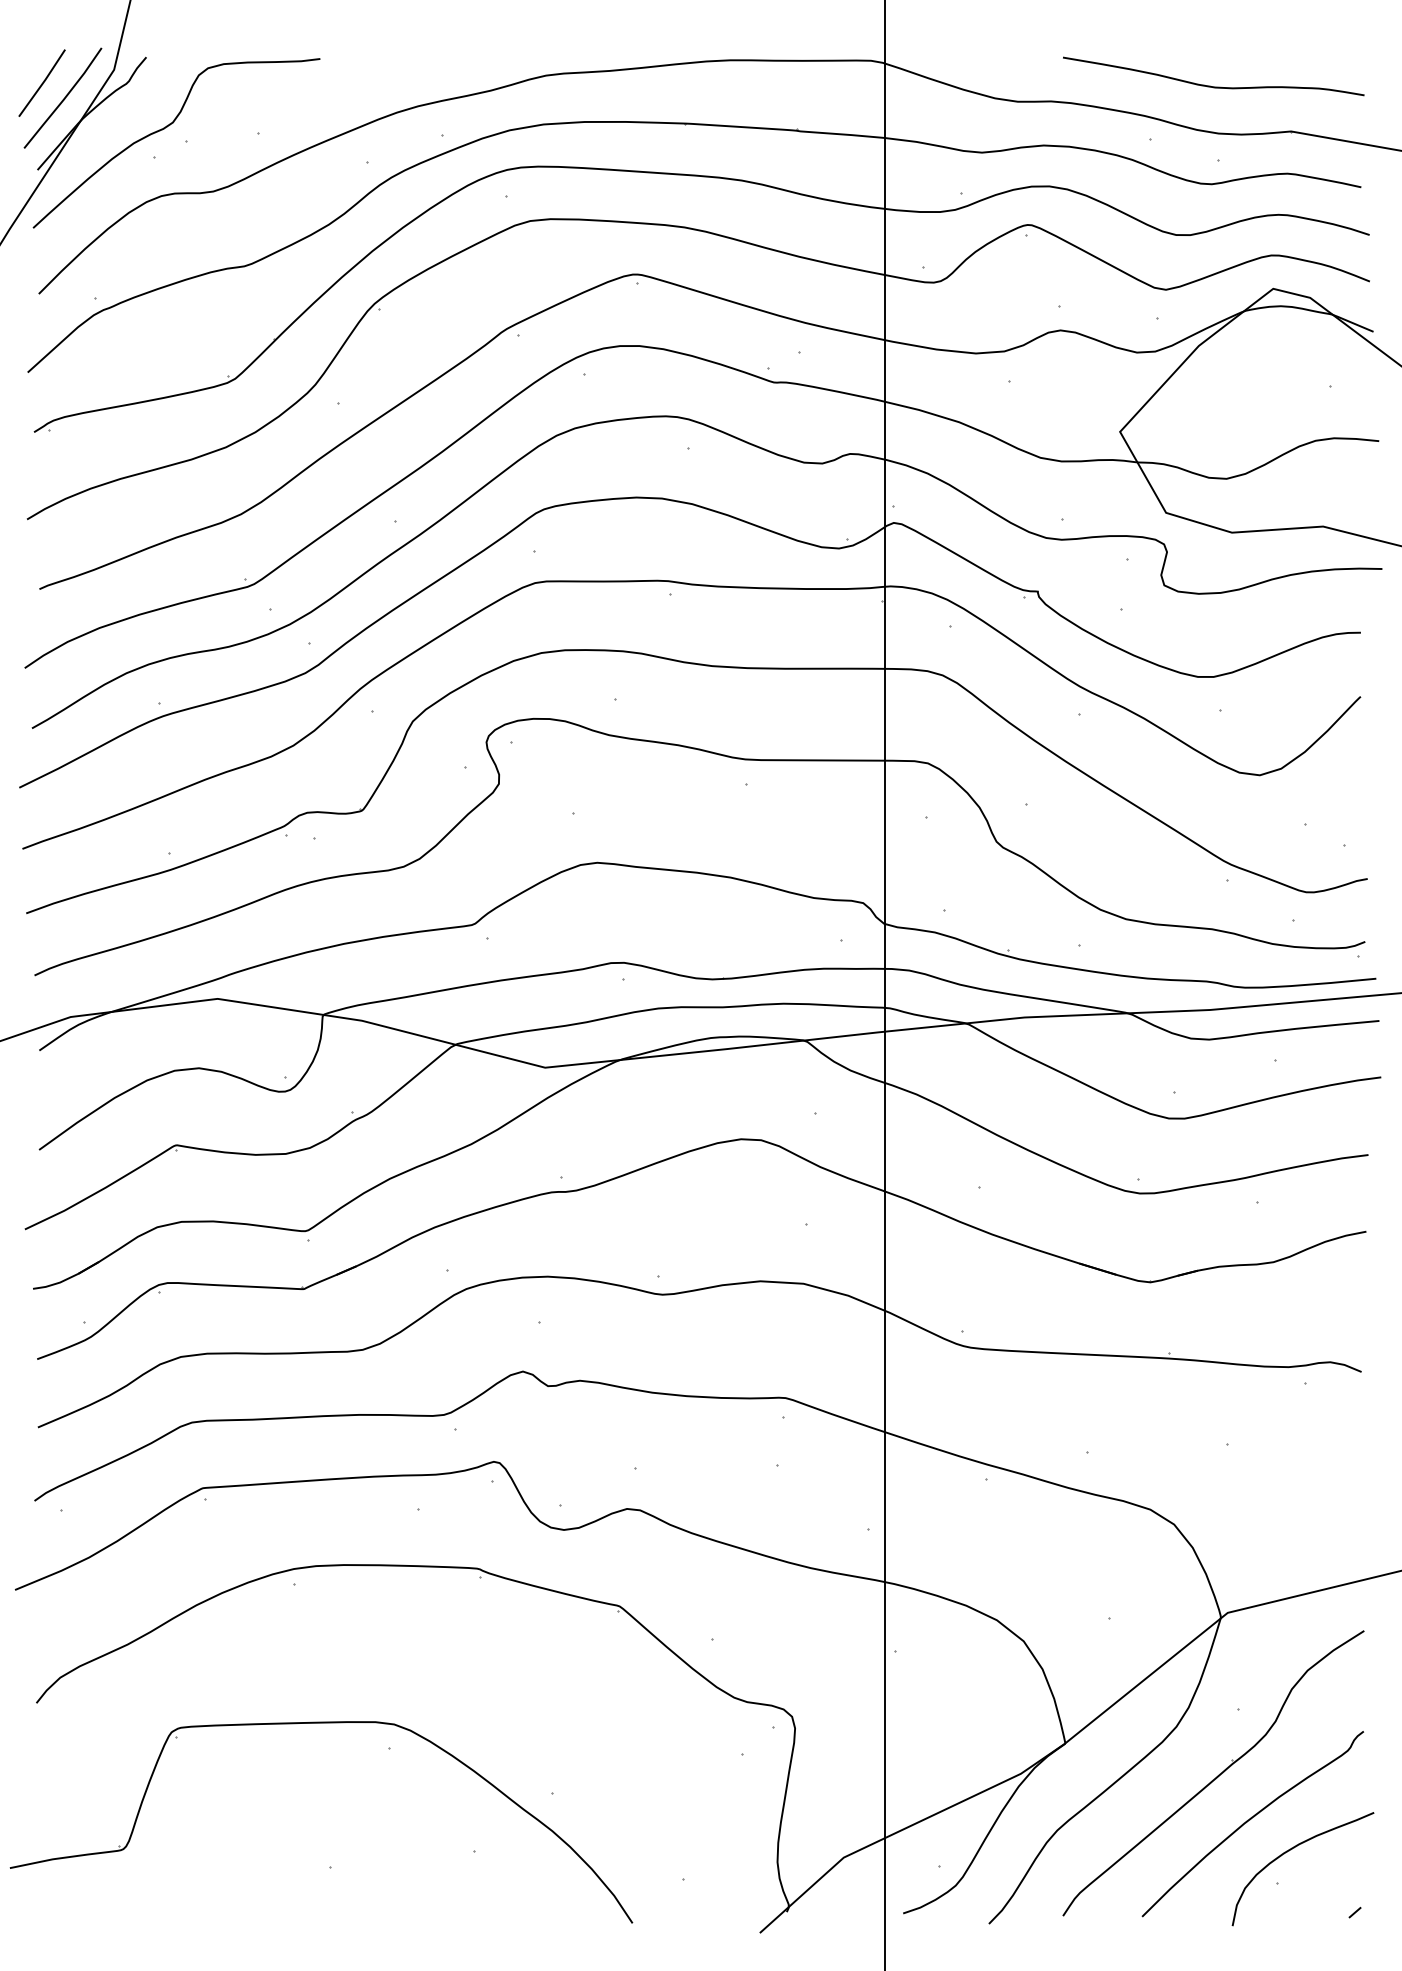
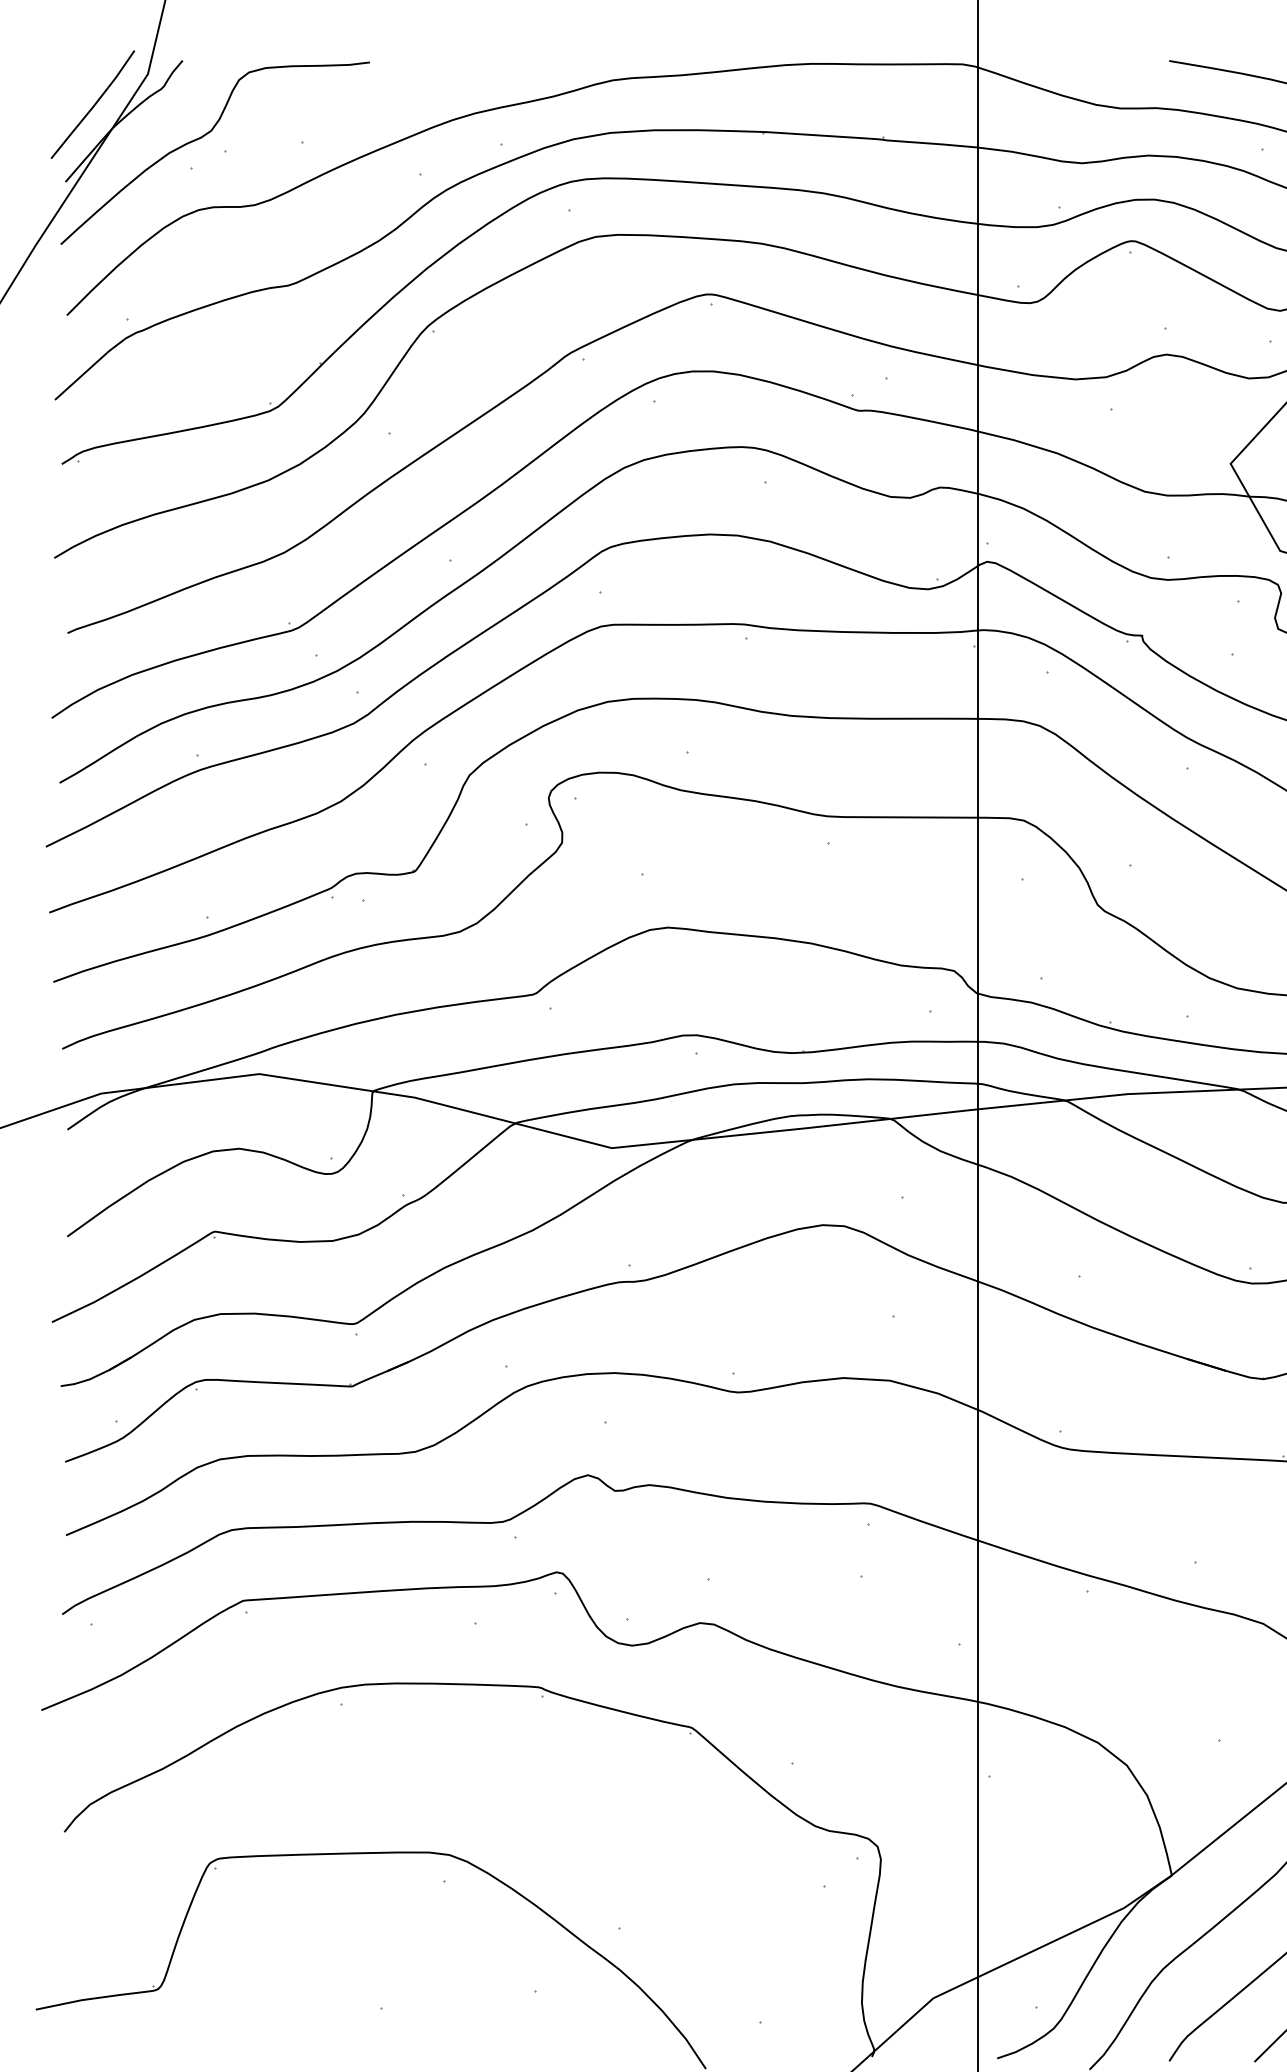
line: (42, 82) -> (70, 87), removed

